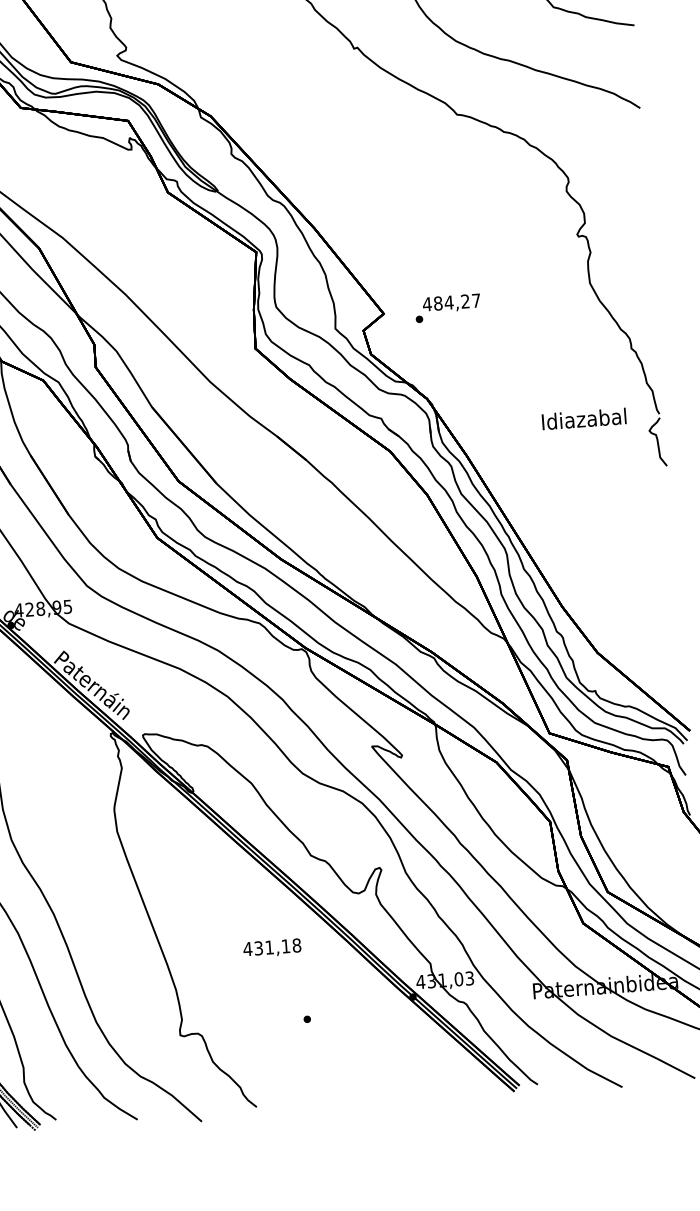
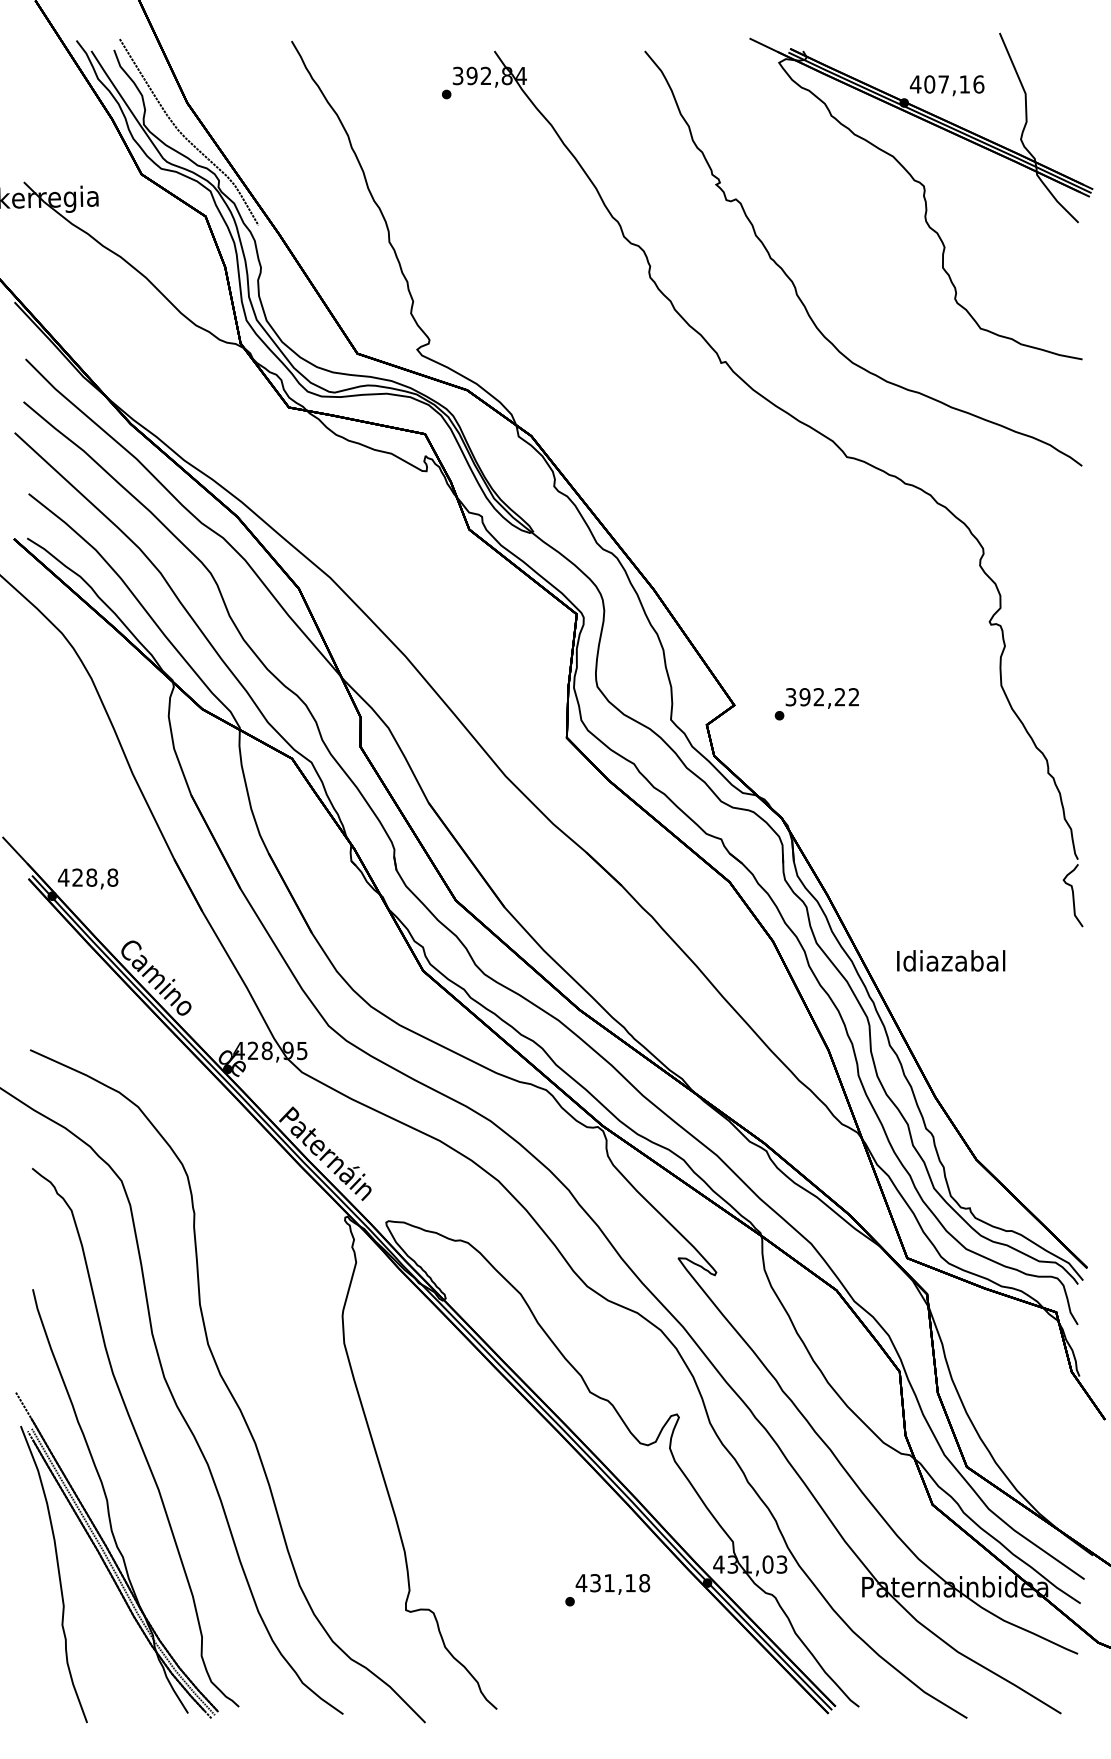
text: (451, 302) -> (822, 697), 484,27 -> 392,22
text: (584, 418) -> (951, 960), moved
text: (271, 948) -> (612, 1584), moved

